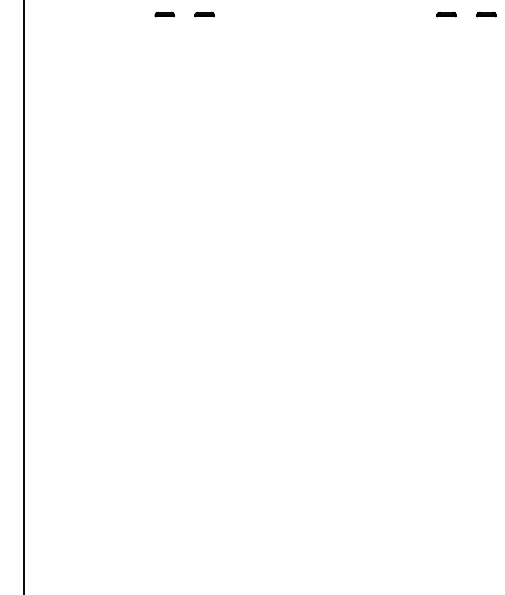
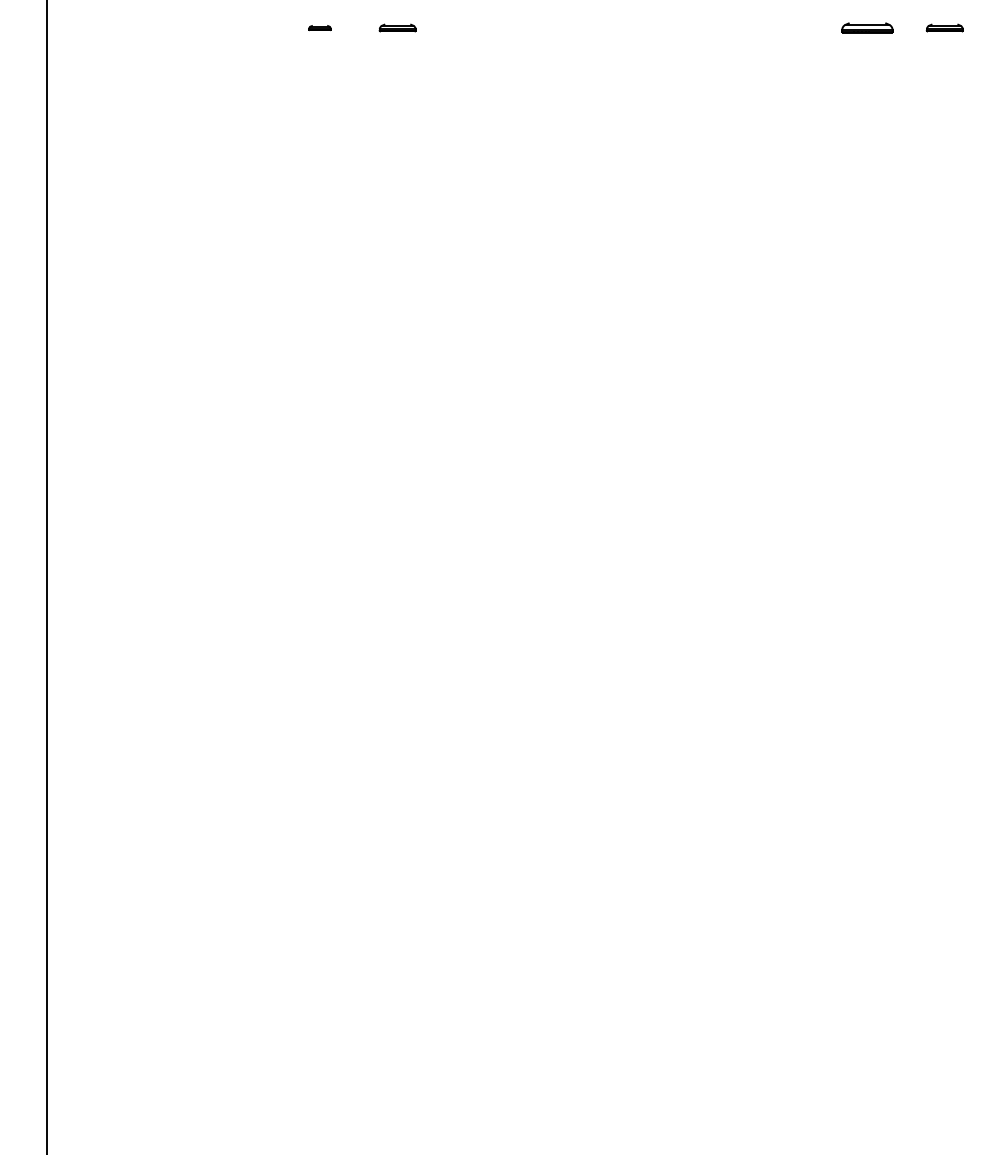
part: (164, 14) -> (319, 27), size x0.6
part: (446, 14) -> (867, 27), size x1.4

